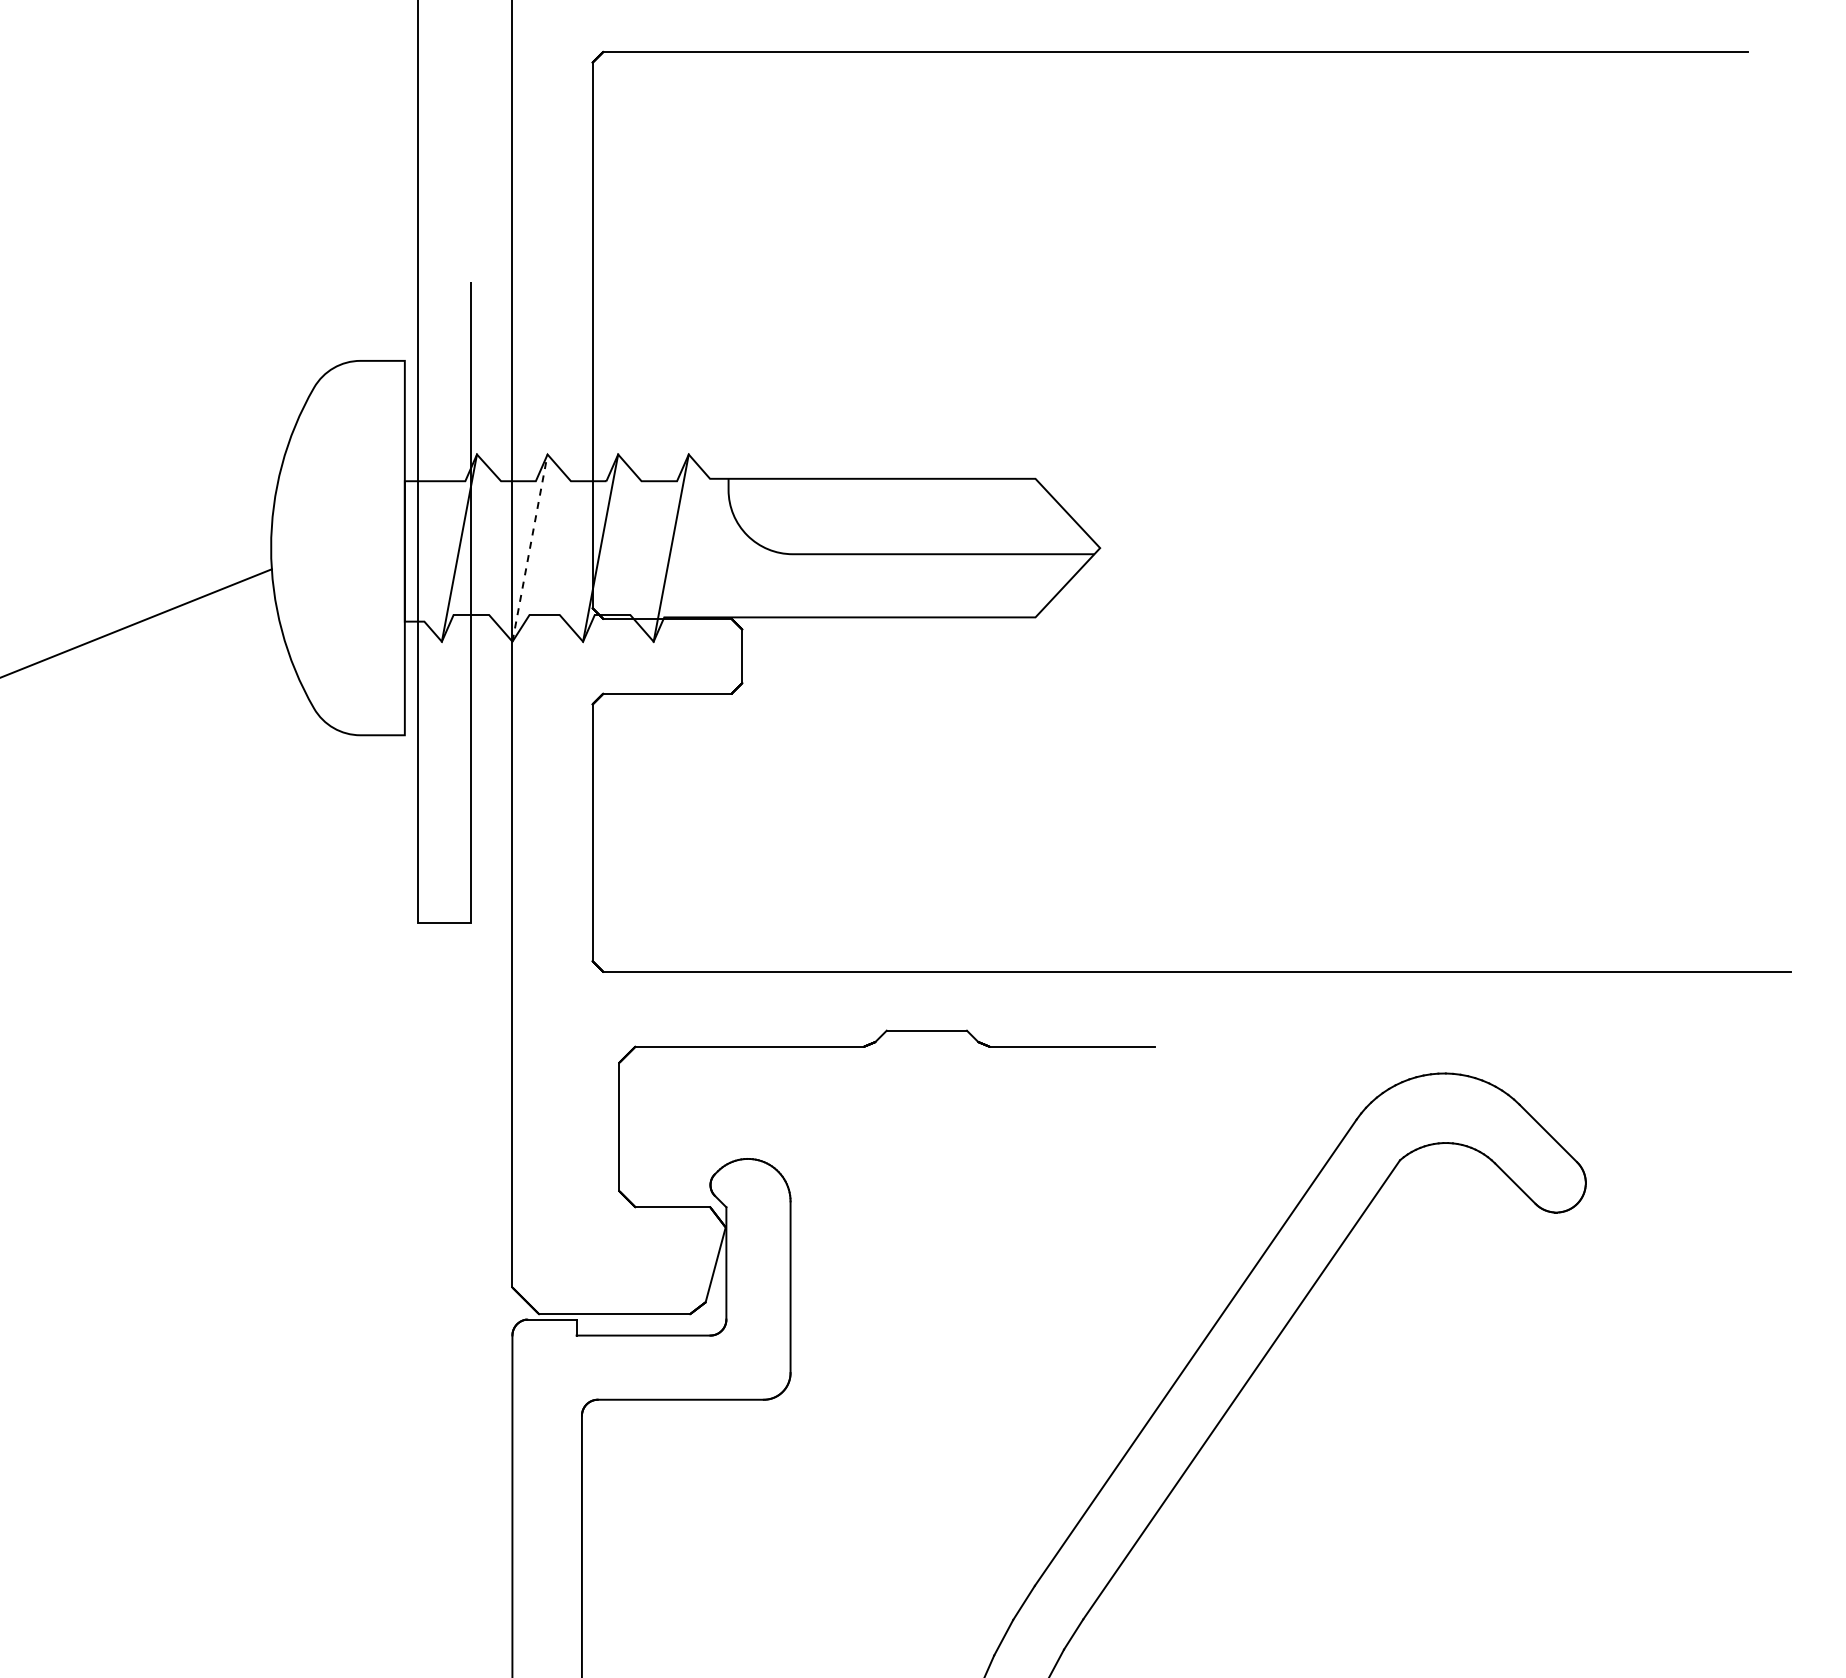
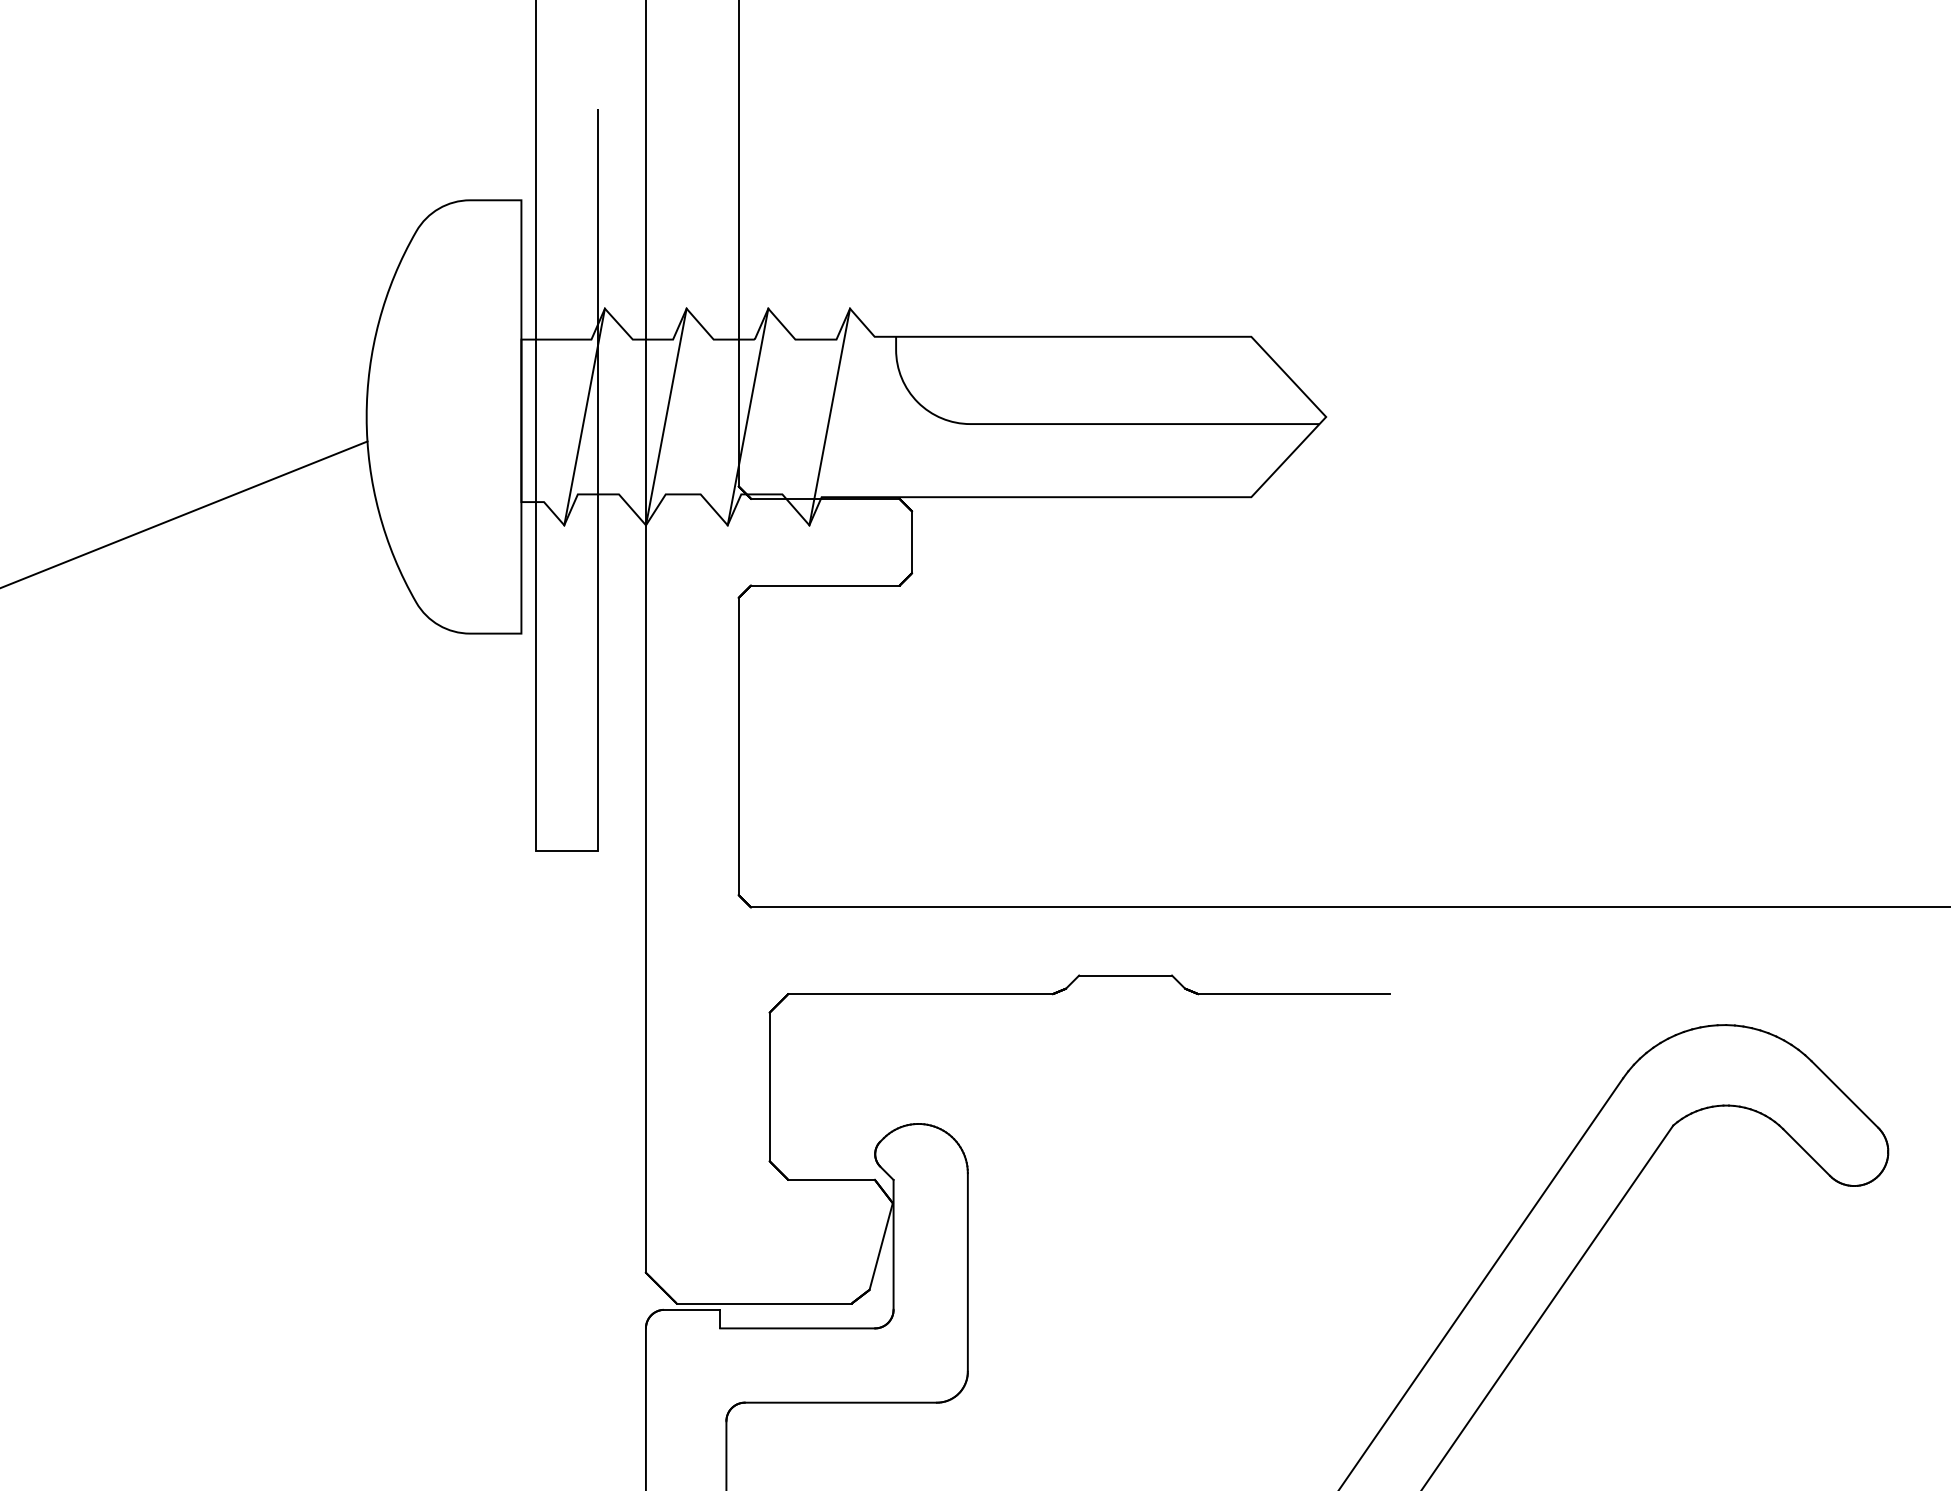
line: (530, 547) -> (666, 416), dashed -> solid

